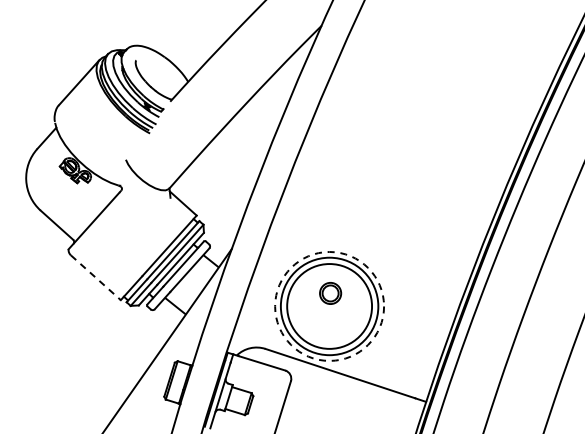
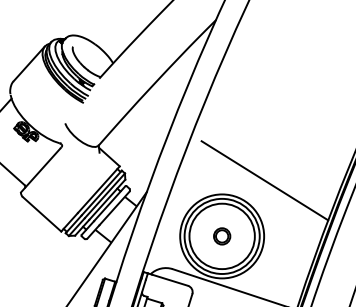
line: (384, 233) -> (264, 180), added
line: (96, 278) -> (42, 214), dashed -> solid
part: (330, 293) -> (222, 236), moved
circle: (329, 305) -> (222, 235), dashed -> solid

